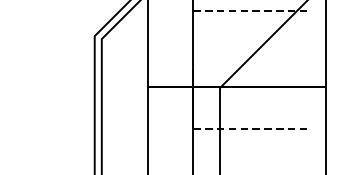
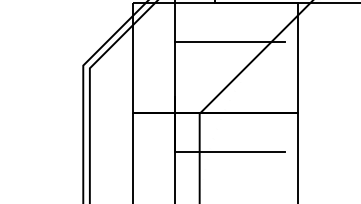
line: (252, 11) -> (229, 42), dashed -> solid
line: (252, 128) -> (229, 151), dashed -> solid

